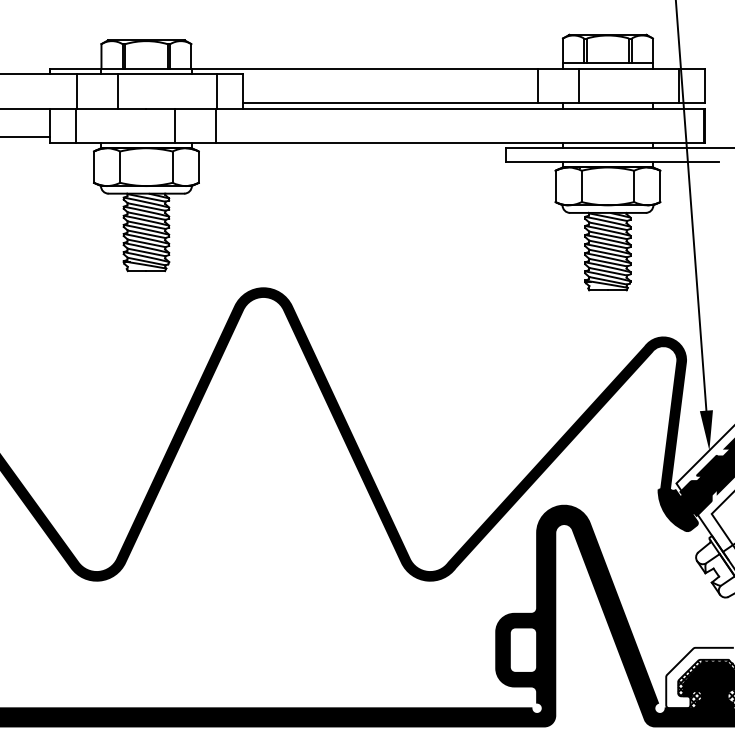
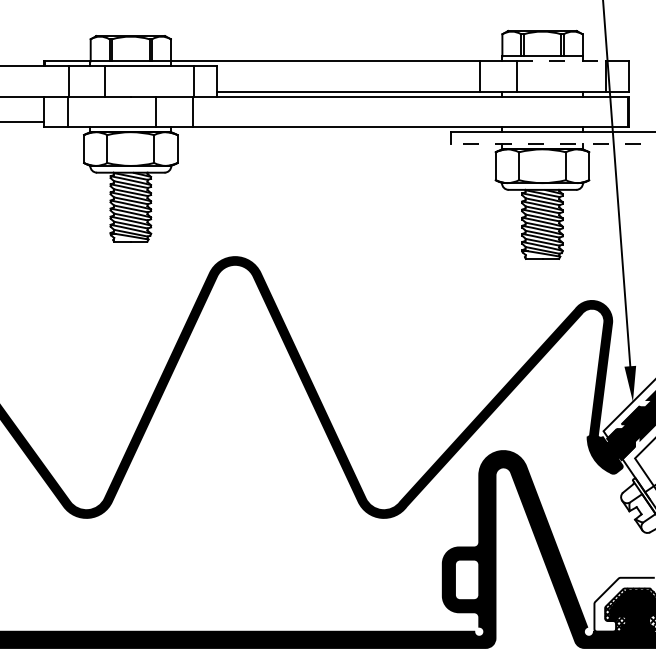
line: (629, 69) -> (561, 61), solid -> dashed
line: (612, 162) -> (546, 144), solid -> dashed

